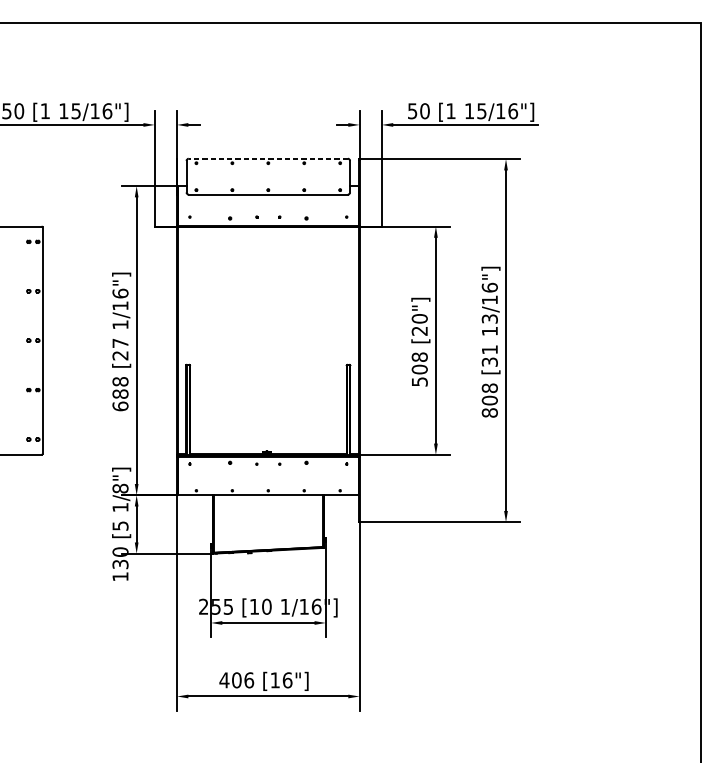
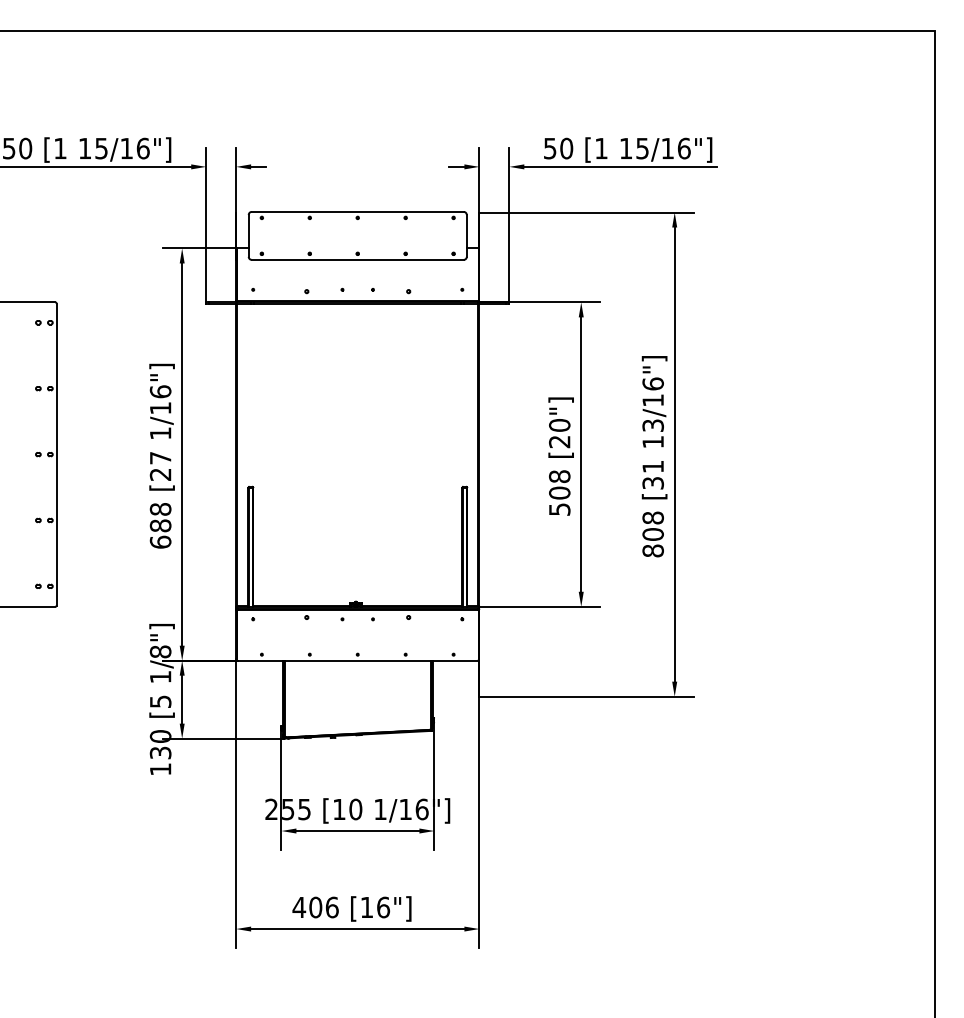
line: (268, 158) -> (357, 211), dashed -> solid

